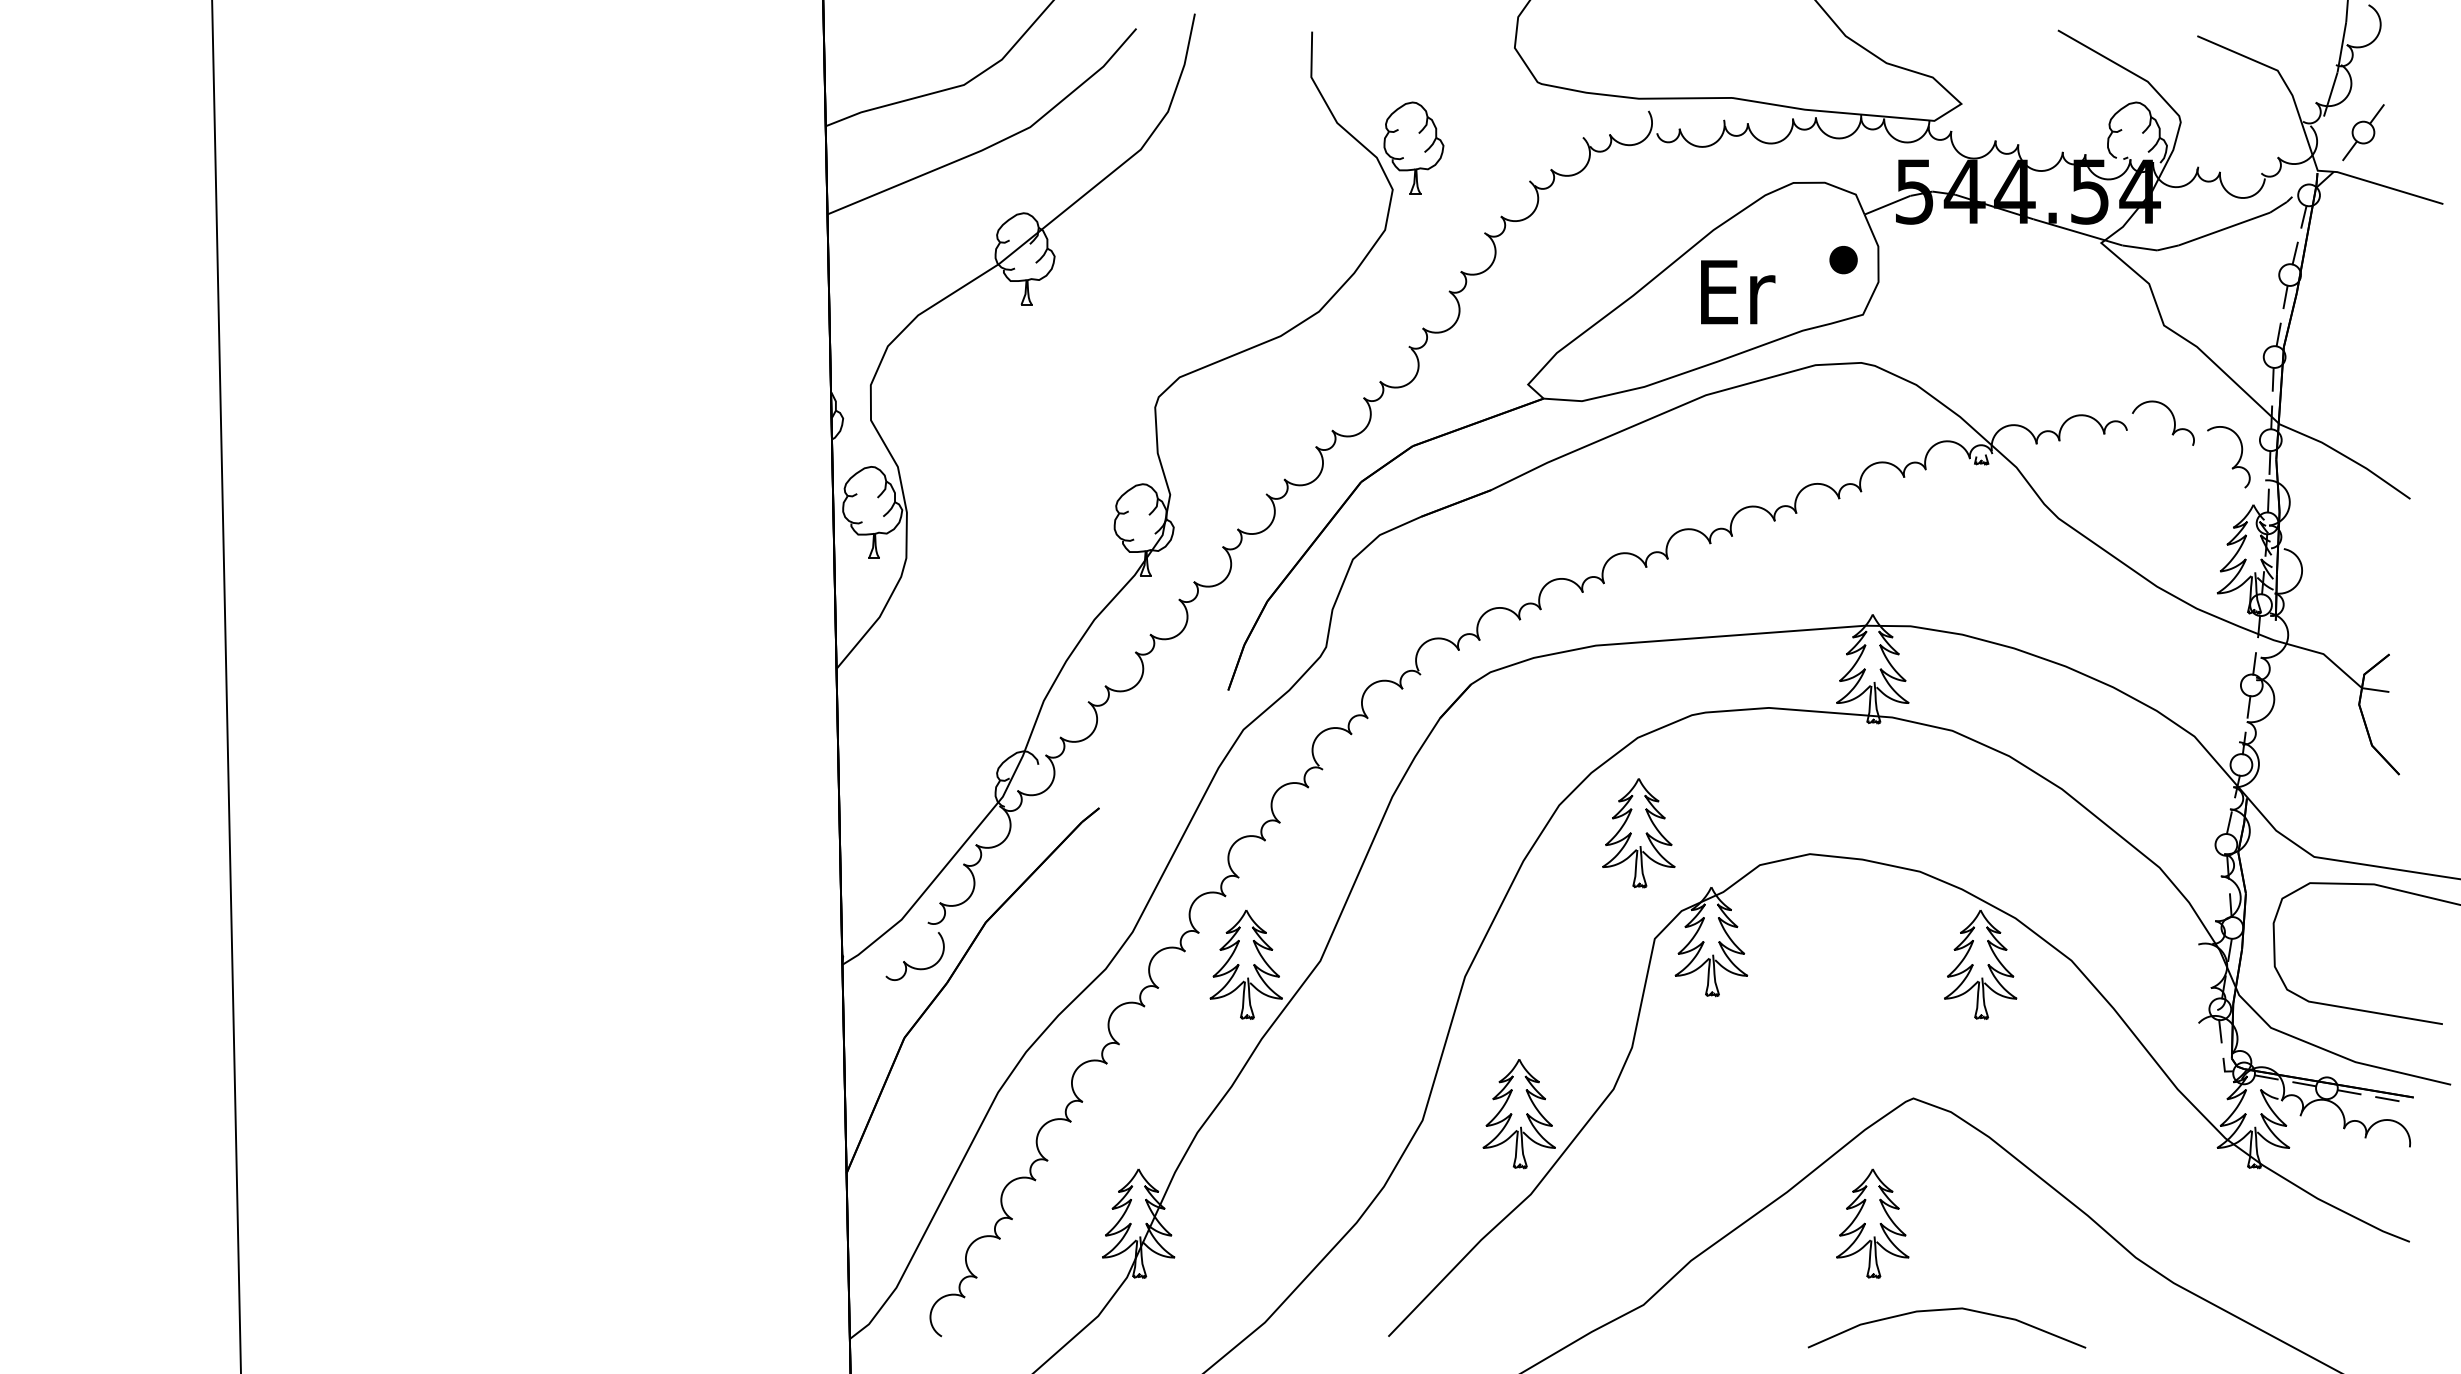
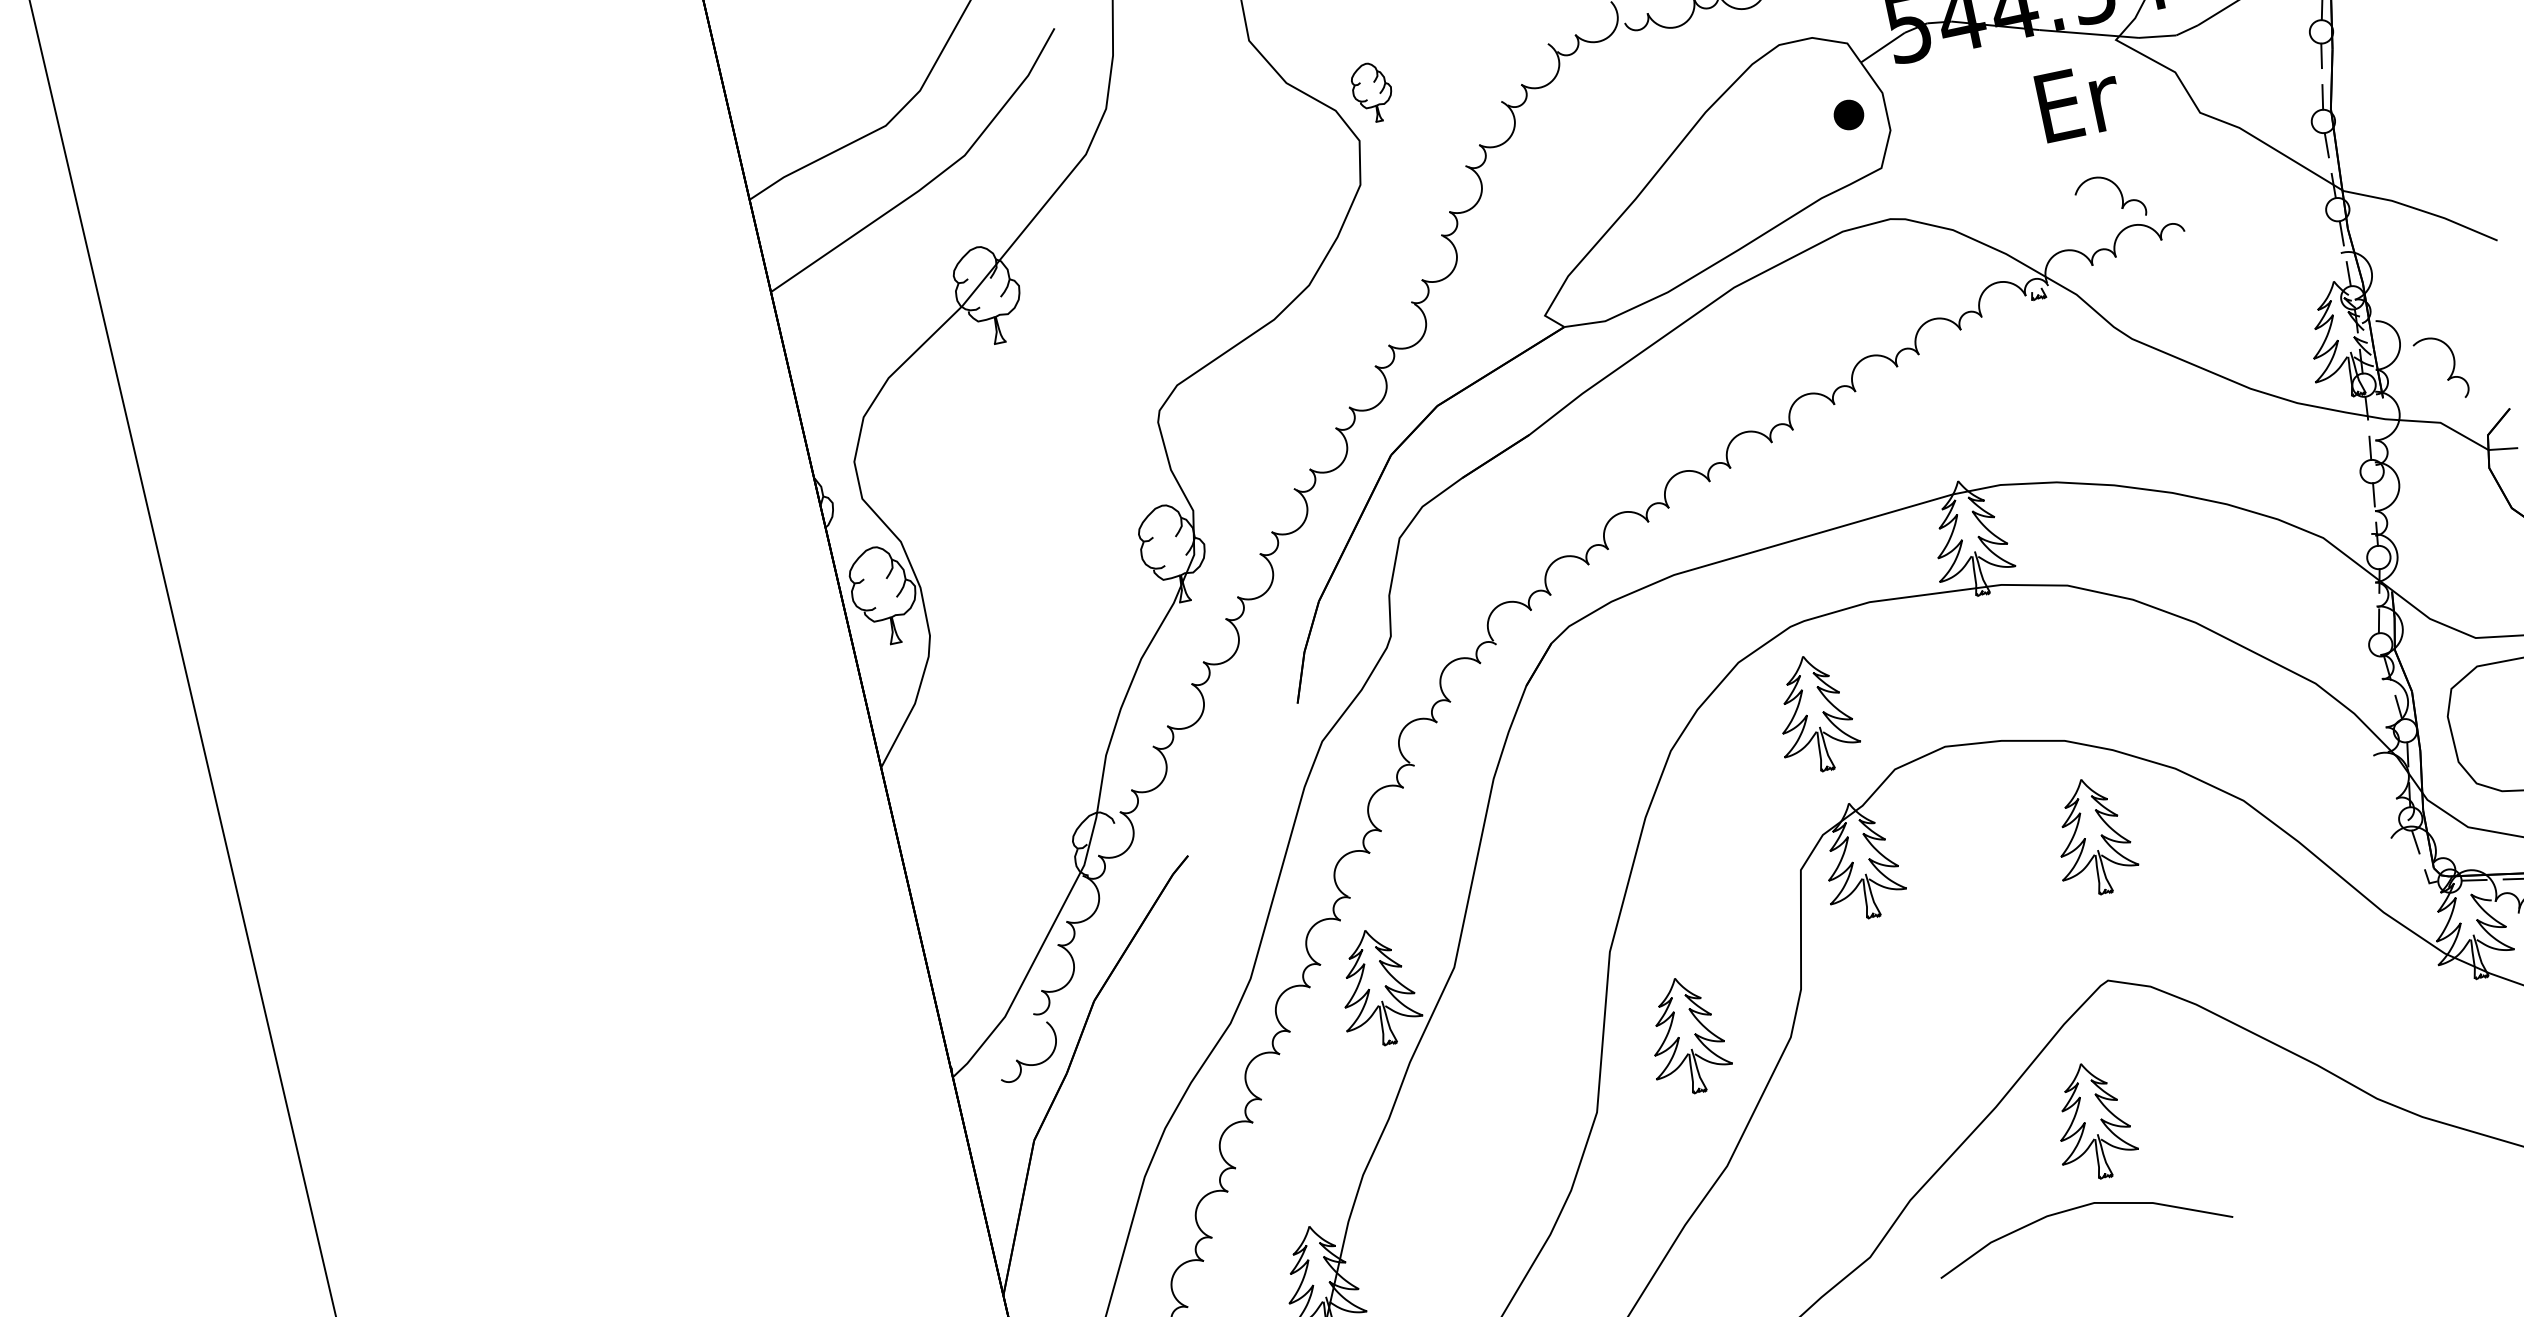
part: (1413, 147) -> (1372, 91), size x0.6
text: (1738, 292) -> (2079, 101), moved
part: (2173, 421) -> (2120, 194), moved
part: (2237, 461) -> (2451, 371), moved
part: (1638, 833) -> (1814, 714), moved
part: (1980, 964) -> (2093, 836), moved
part: (1518, 1114) -> (1686, 1036), moved
curve: (1946, 1310) -> (2078, 1208), moved

